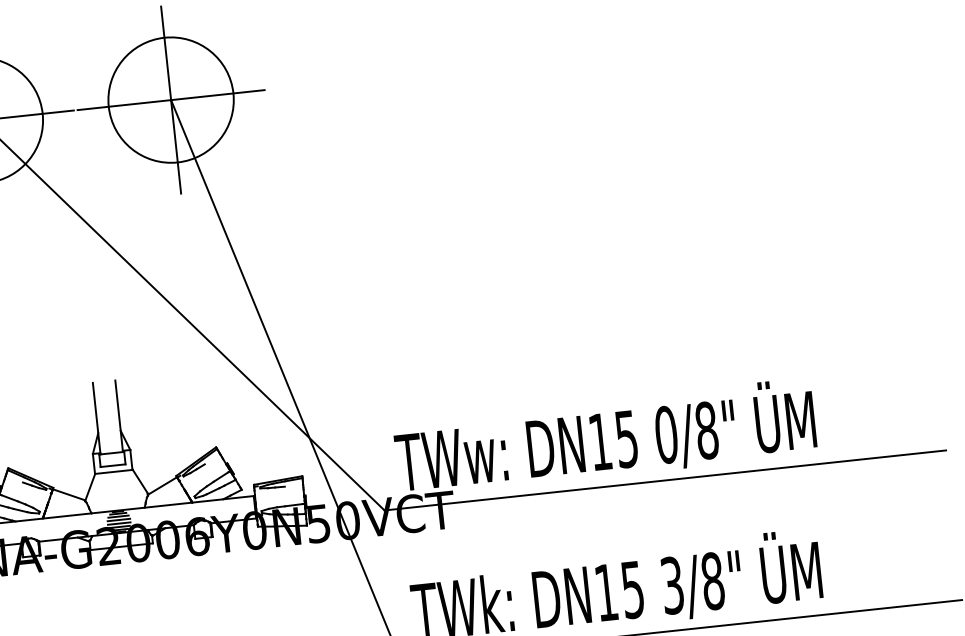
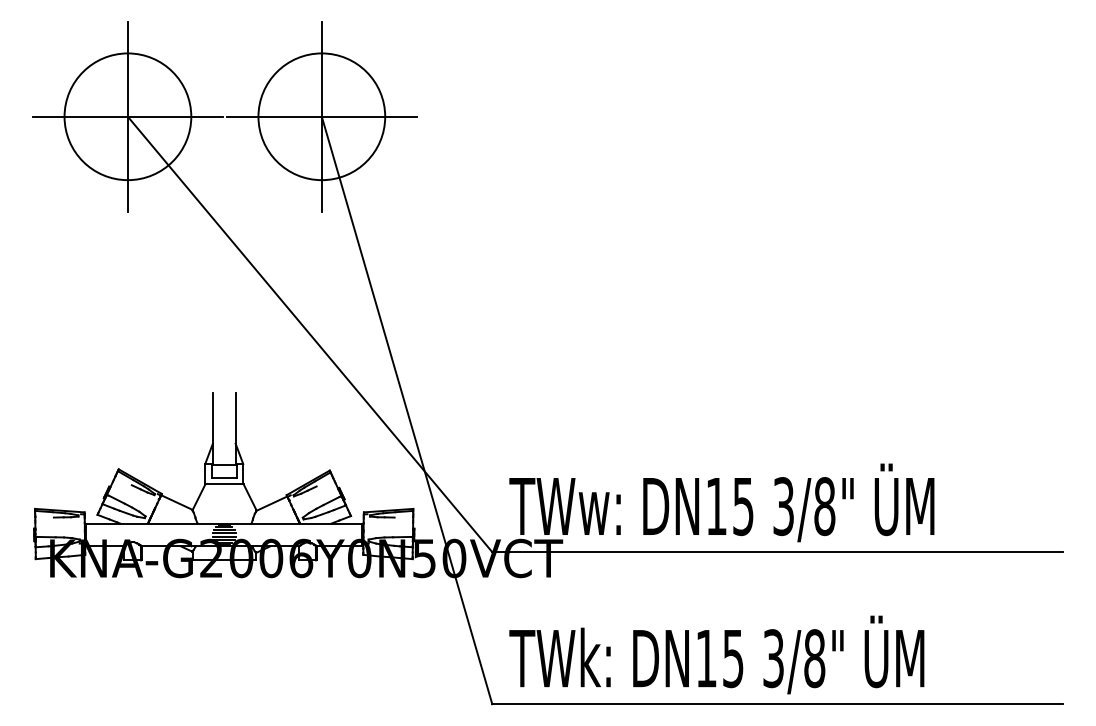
text: (666, 434) -> (783, 506), 0/8" -> 3/8"

